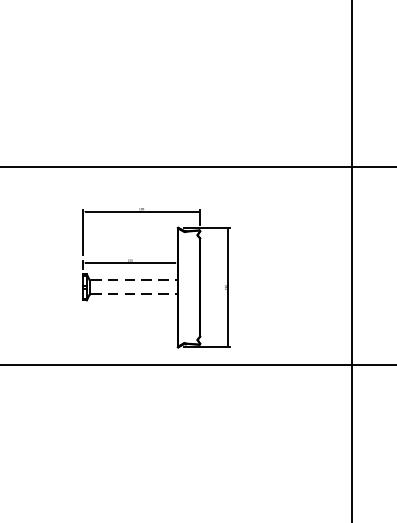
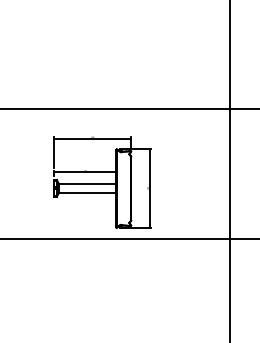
line: (135, 279) -> (88, 183), dashed -> solid
line: (135, 295) -> (88, 193), dashed -> solid

